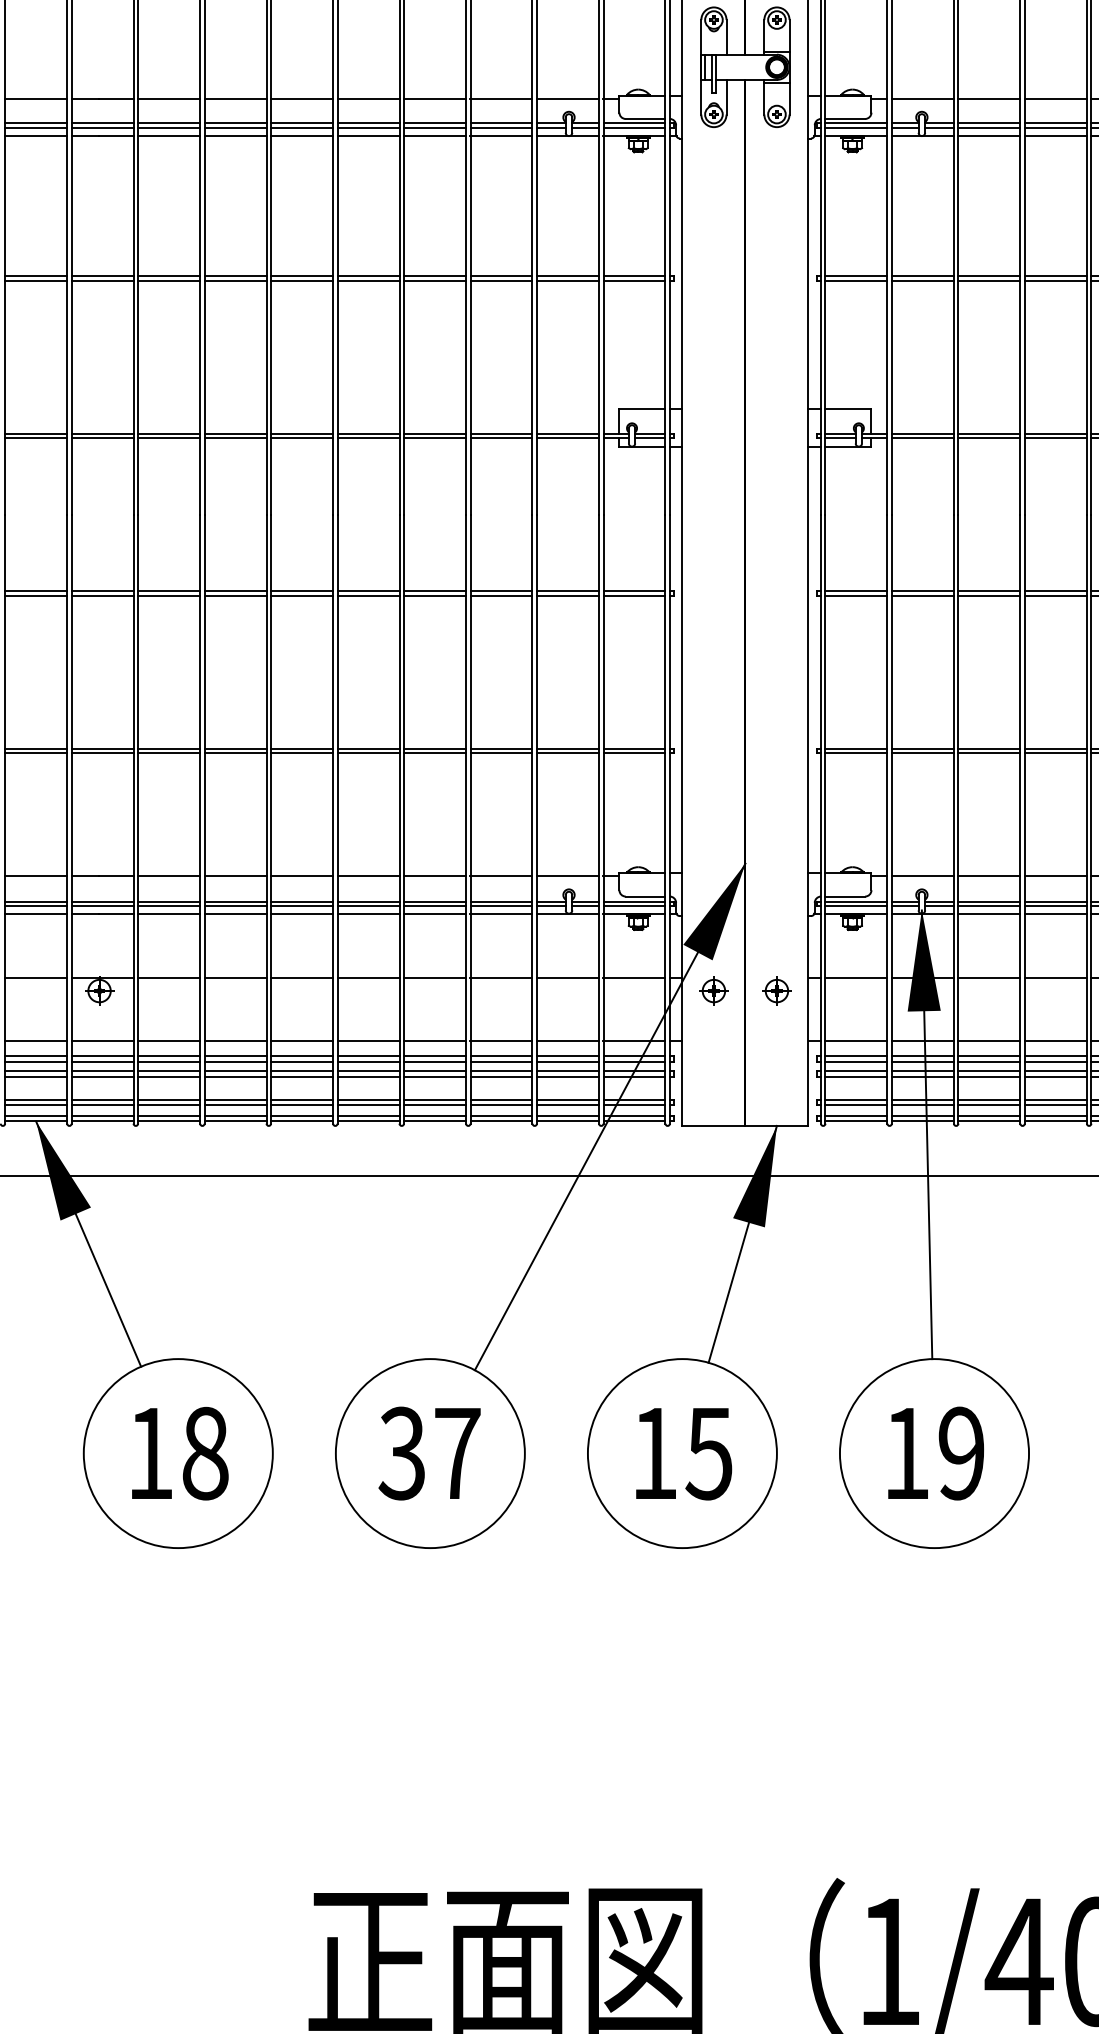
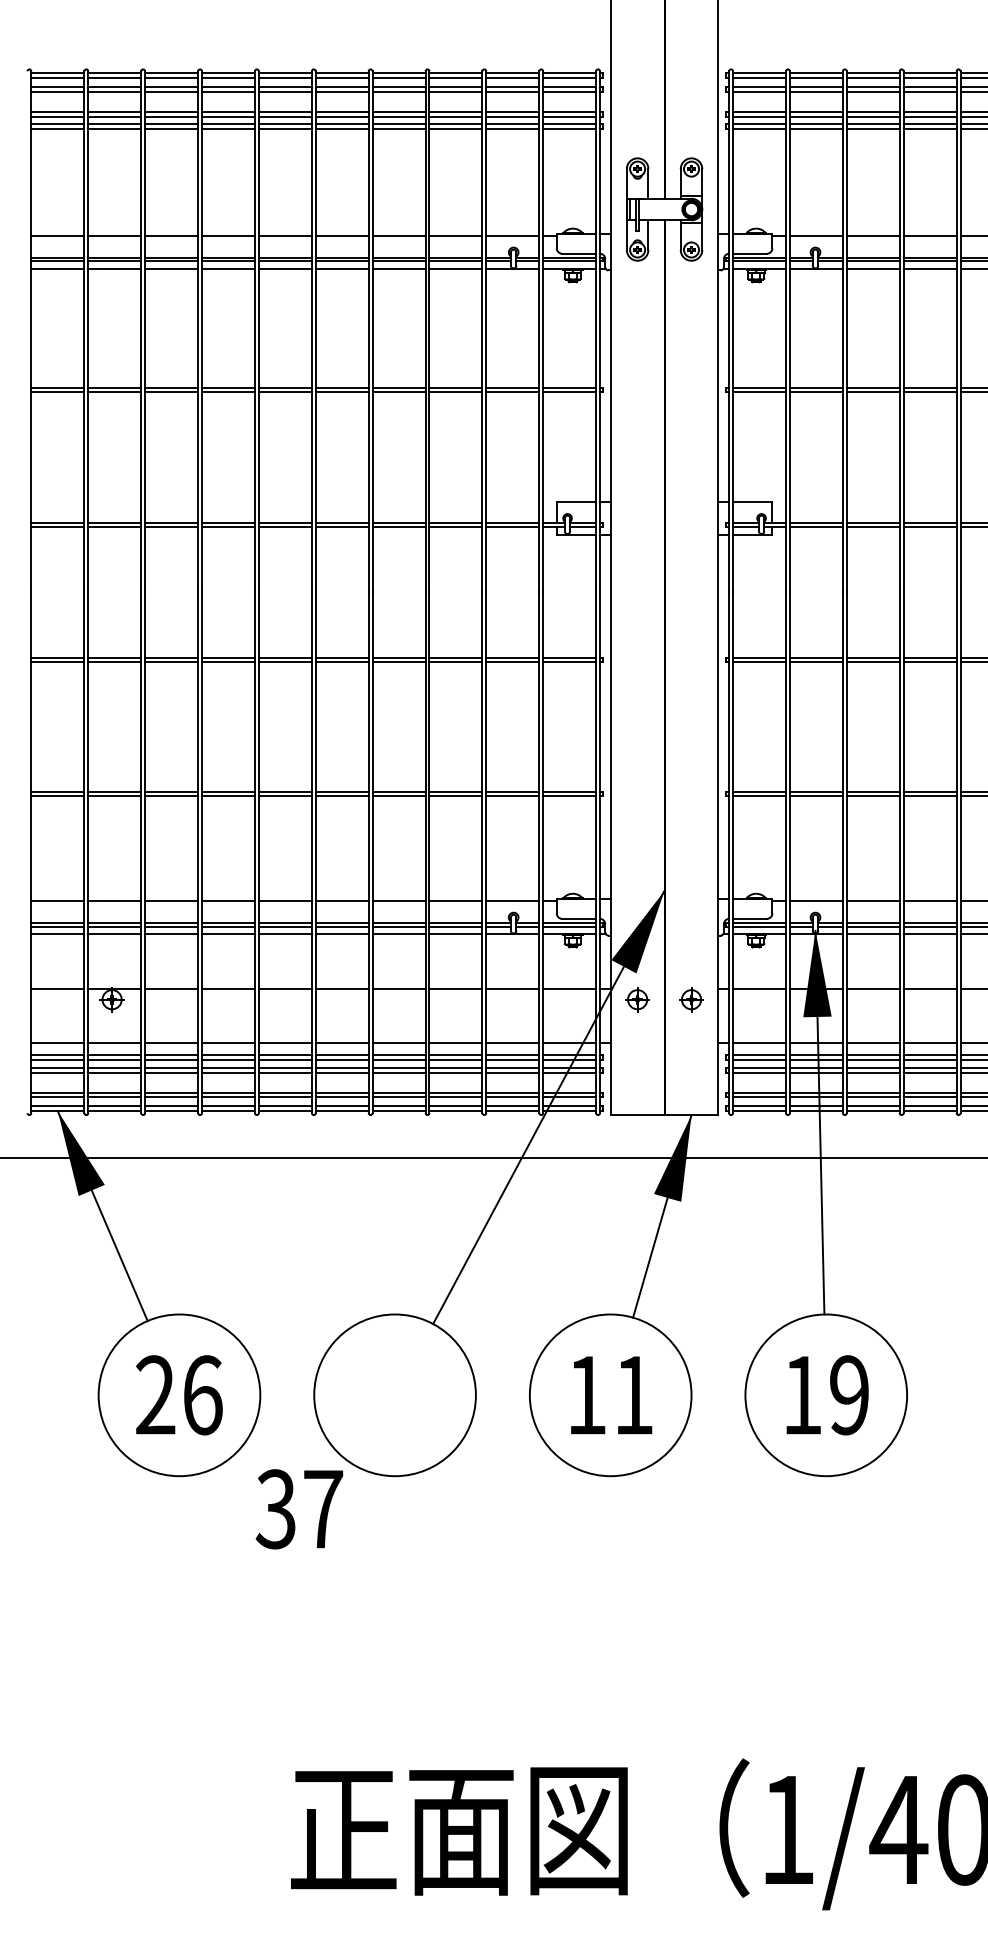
text: (178, 1453) -> (179, 1395), 18 -> 26
text: (429, 1453) -> (299, 1509), moved
text: (709, 1453) -> (633, 1395), 15 -> 11

